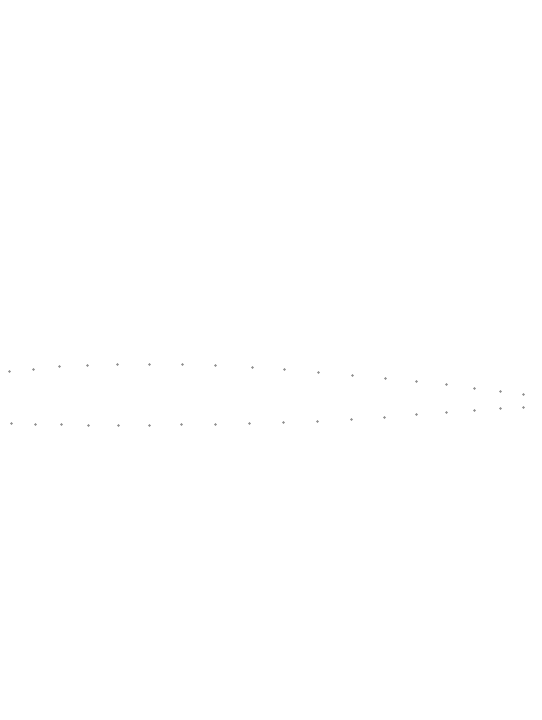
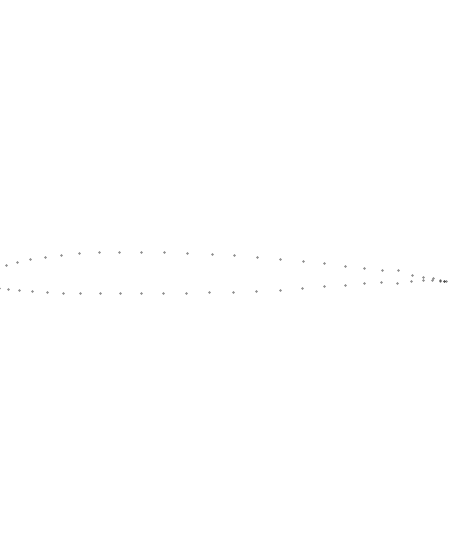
part: (522, 401) -> (397, 277), size x1.6

